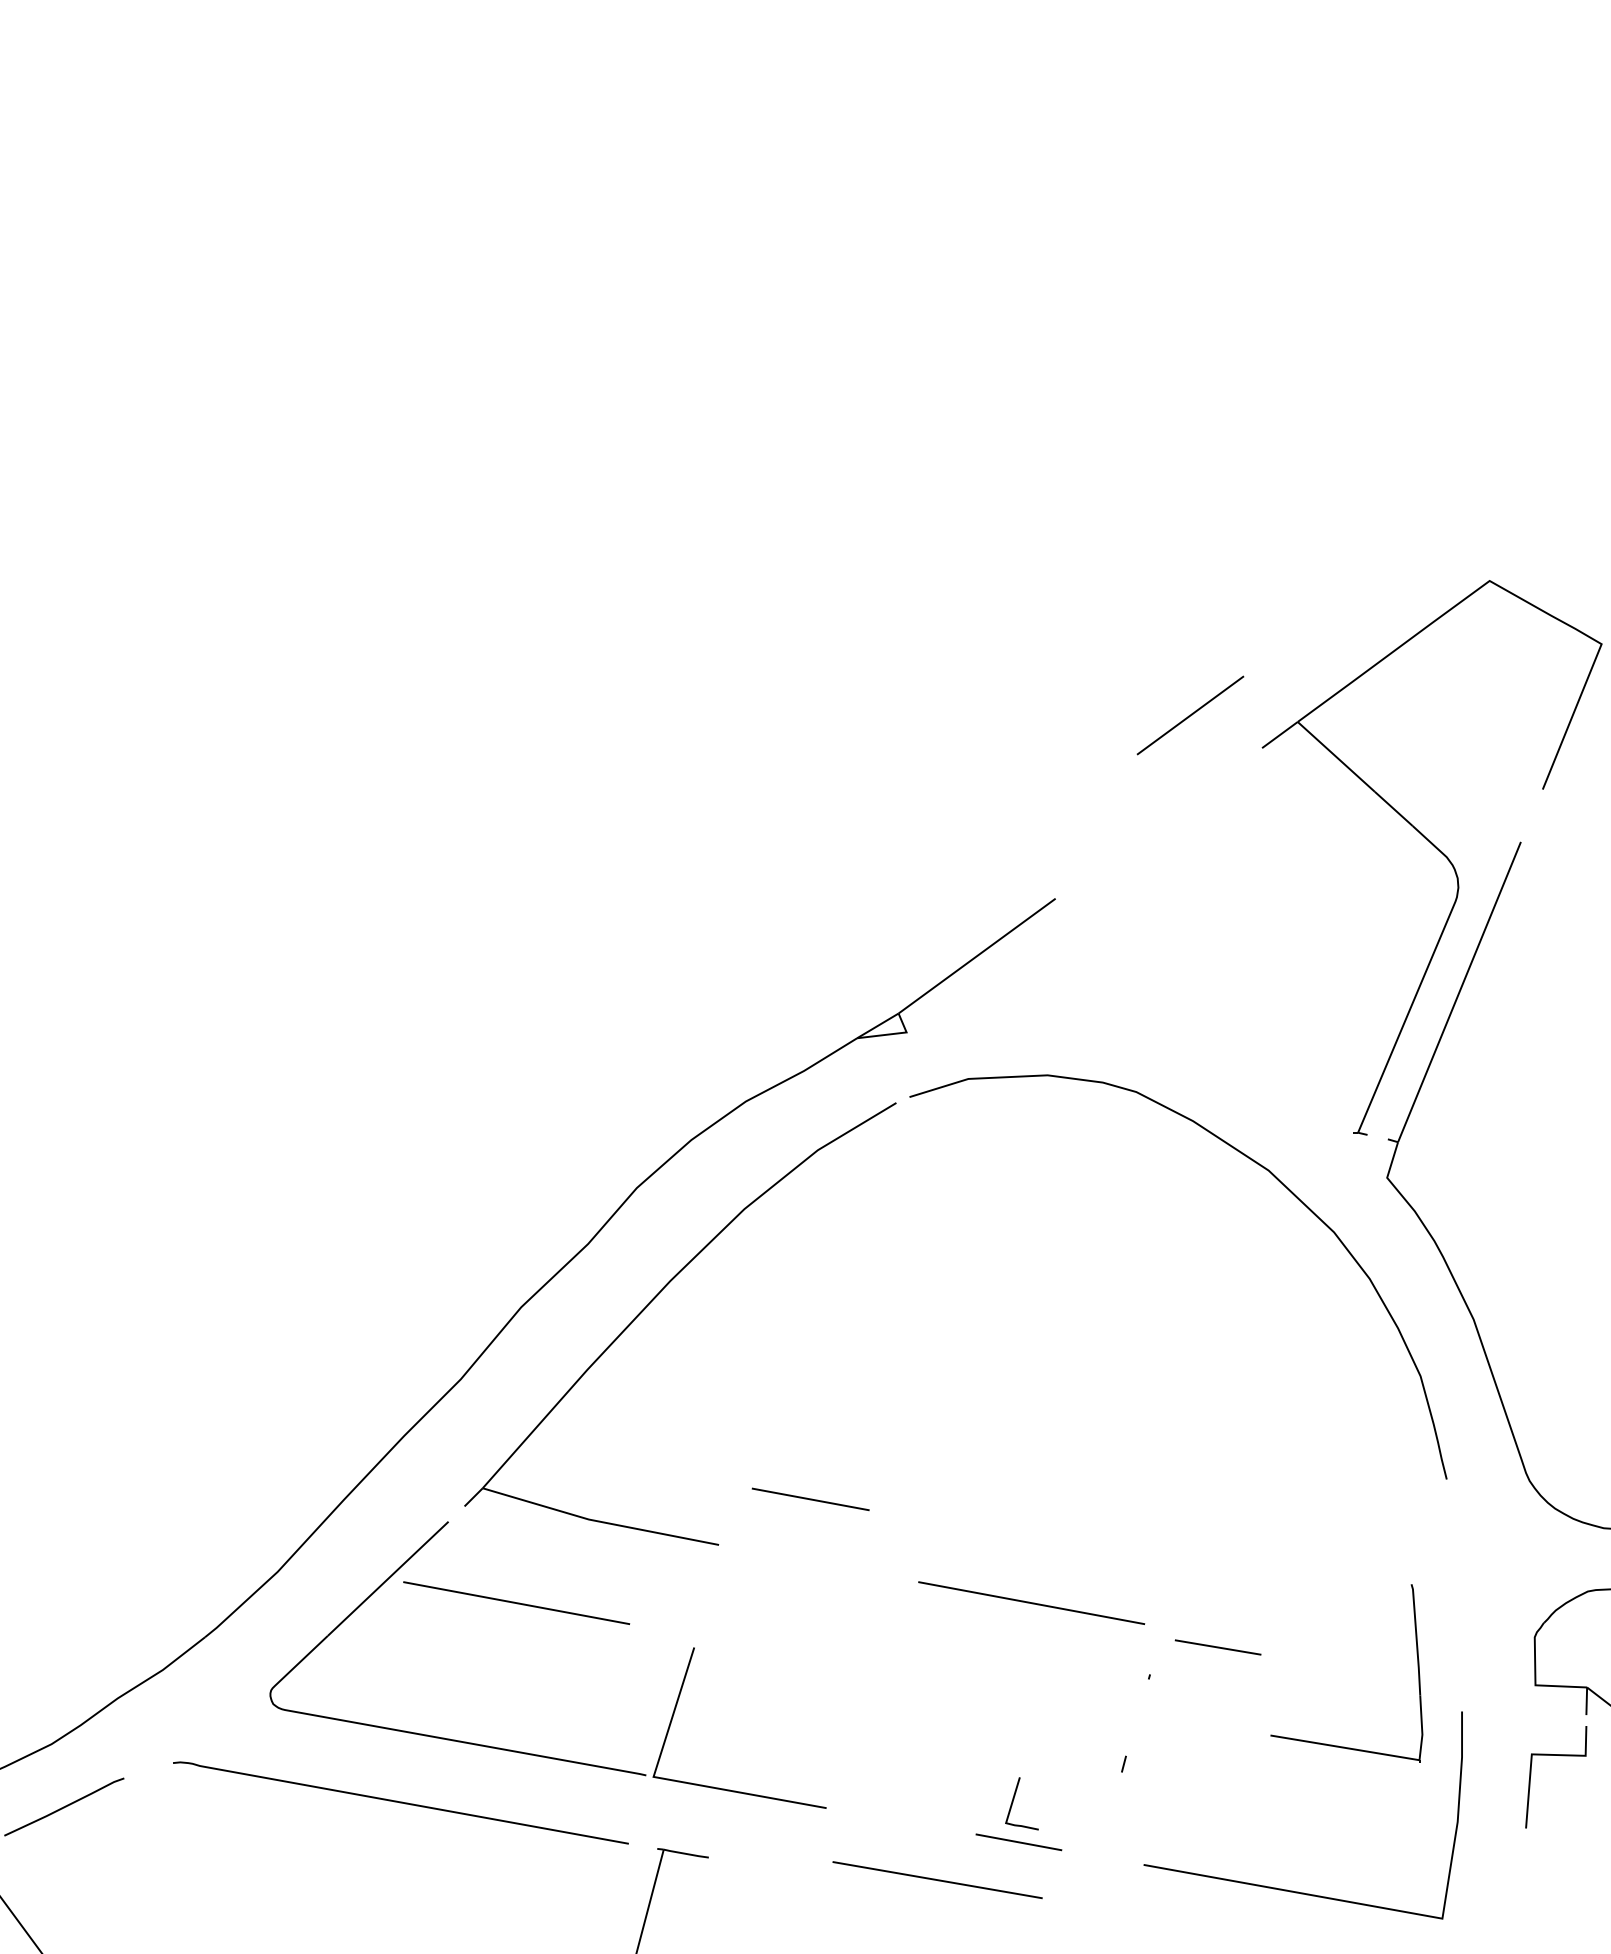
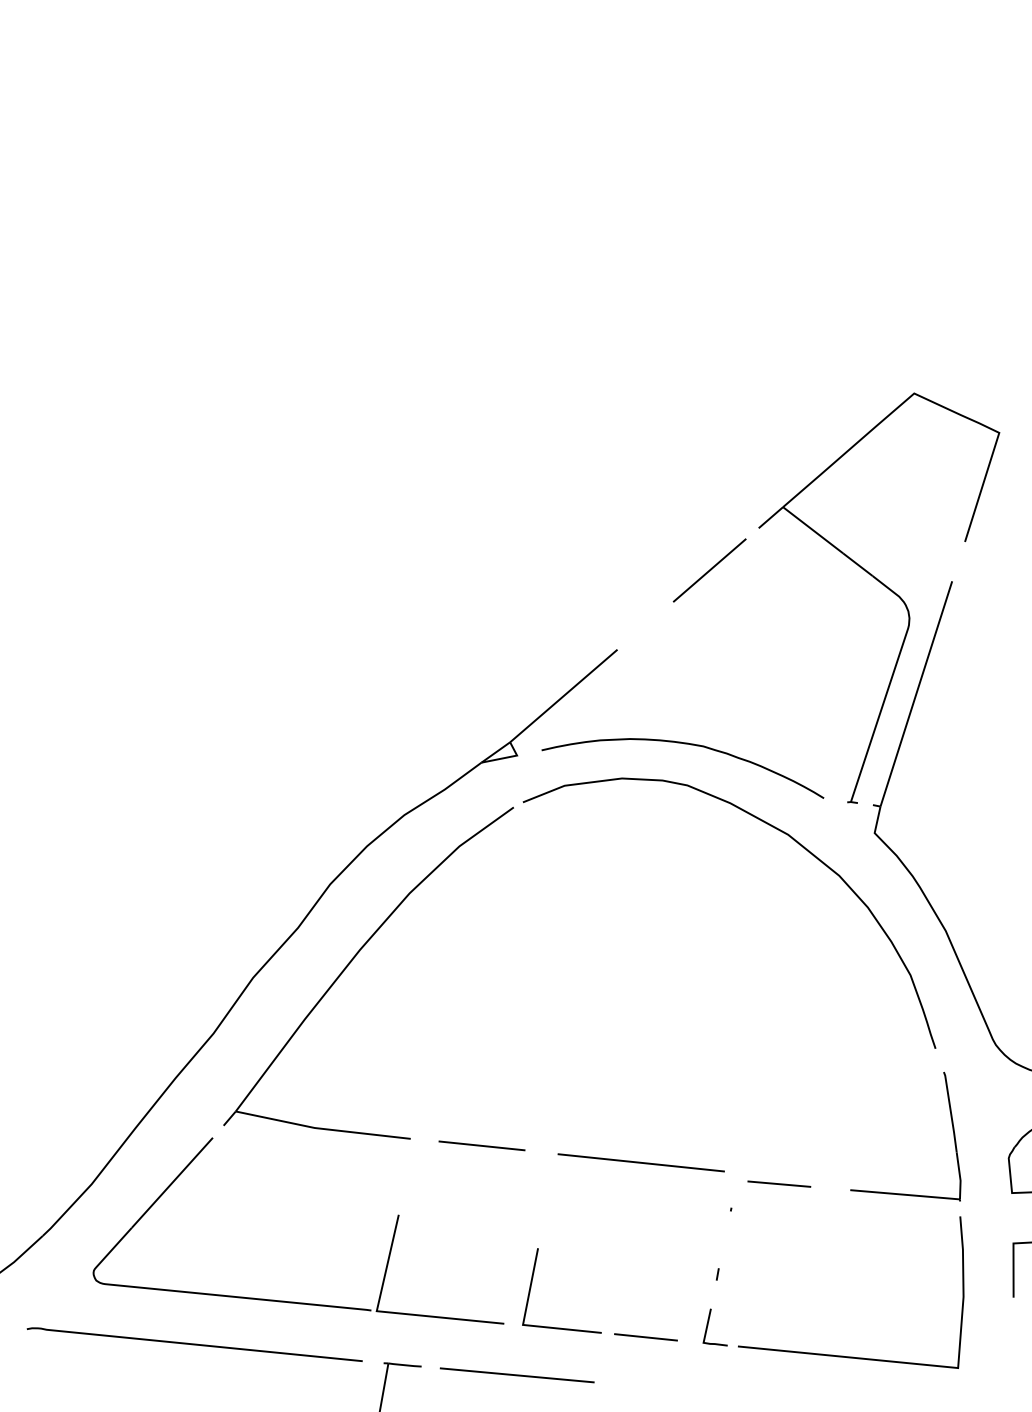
line: (1190, 715) -> (709, 570), moved
curve: (1138, 1035) -> (685, 744), added
line: (810, 1498) -> (481, 1145), moved
line: (516, 1602) -> (267, 1192), removed
part: (1417, 1668) -> (953, 1132), moved
line: (867, 1761) -> (531, 1287), added
line: (1014, 1799) -> (708, 1325), moved
line: (937, 1880) -> (517, 1375), moved

